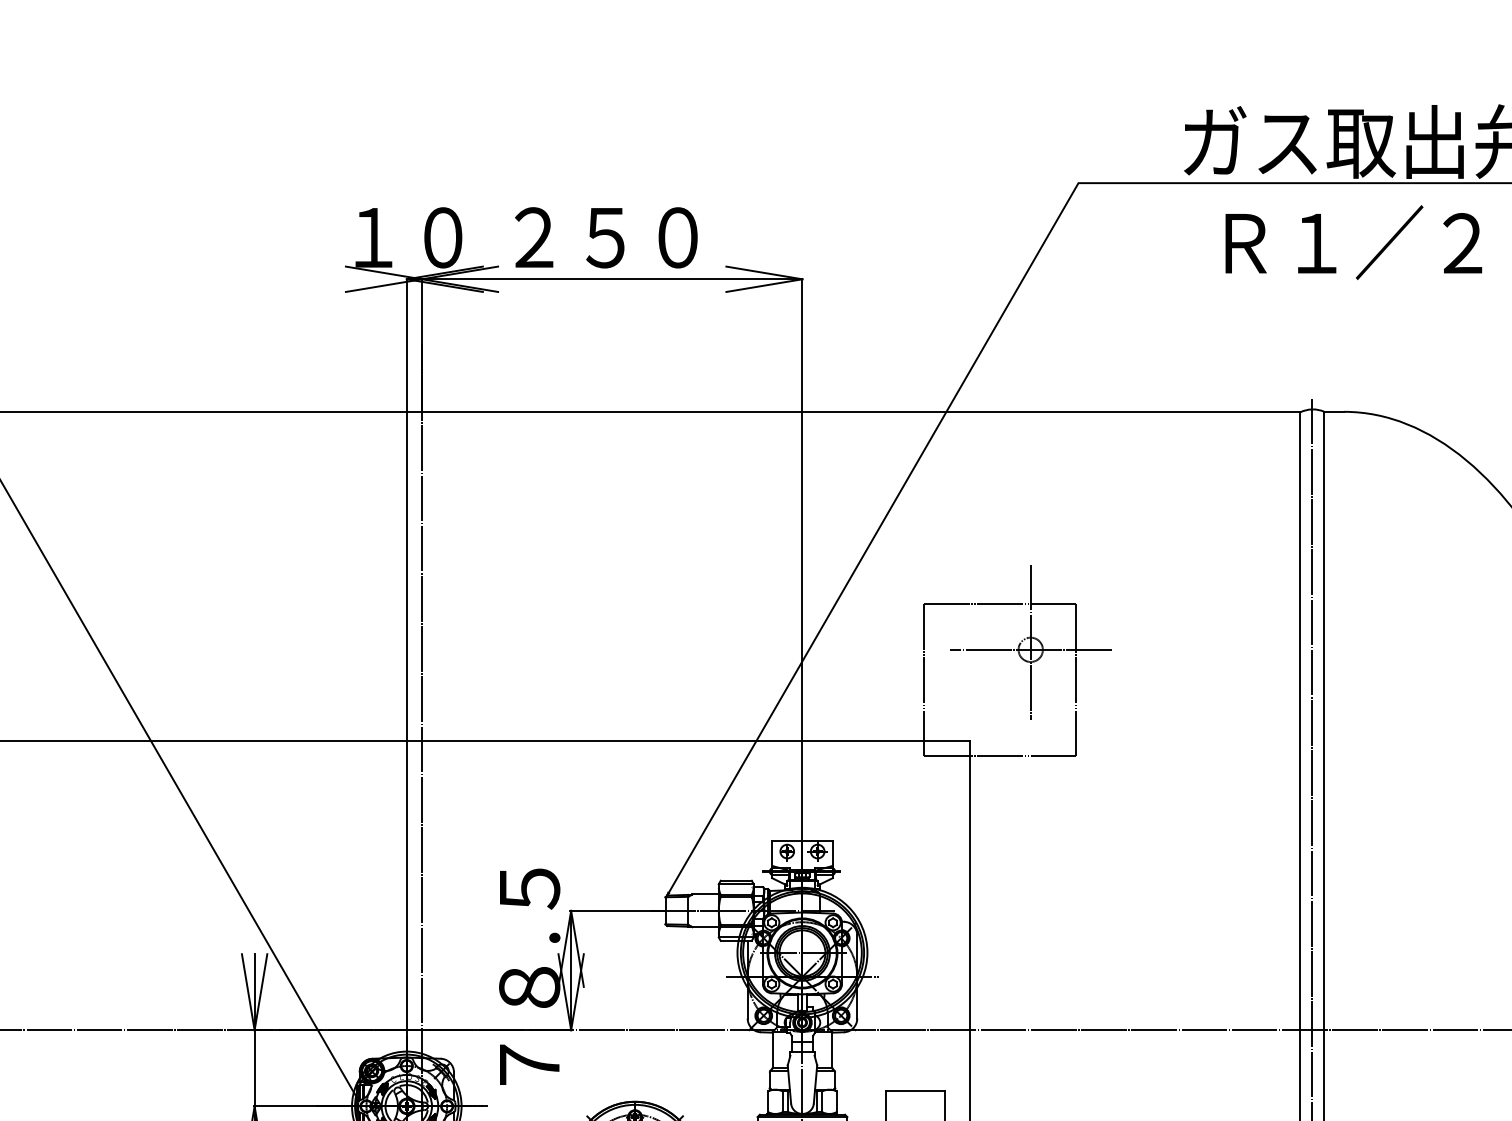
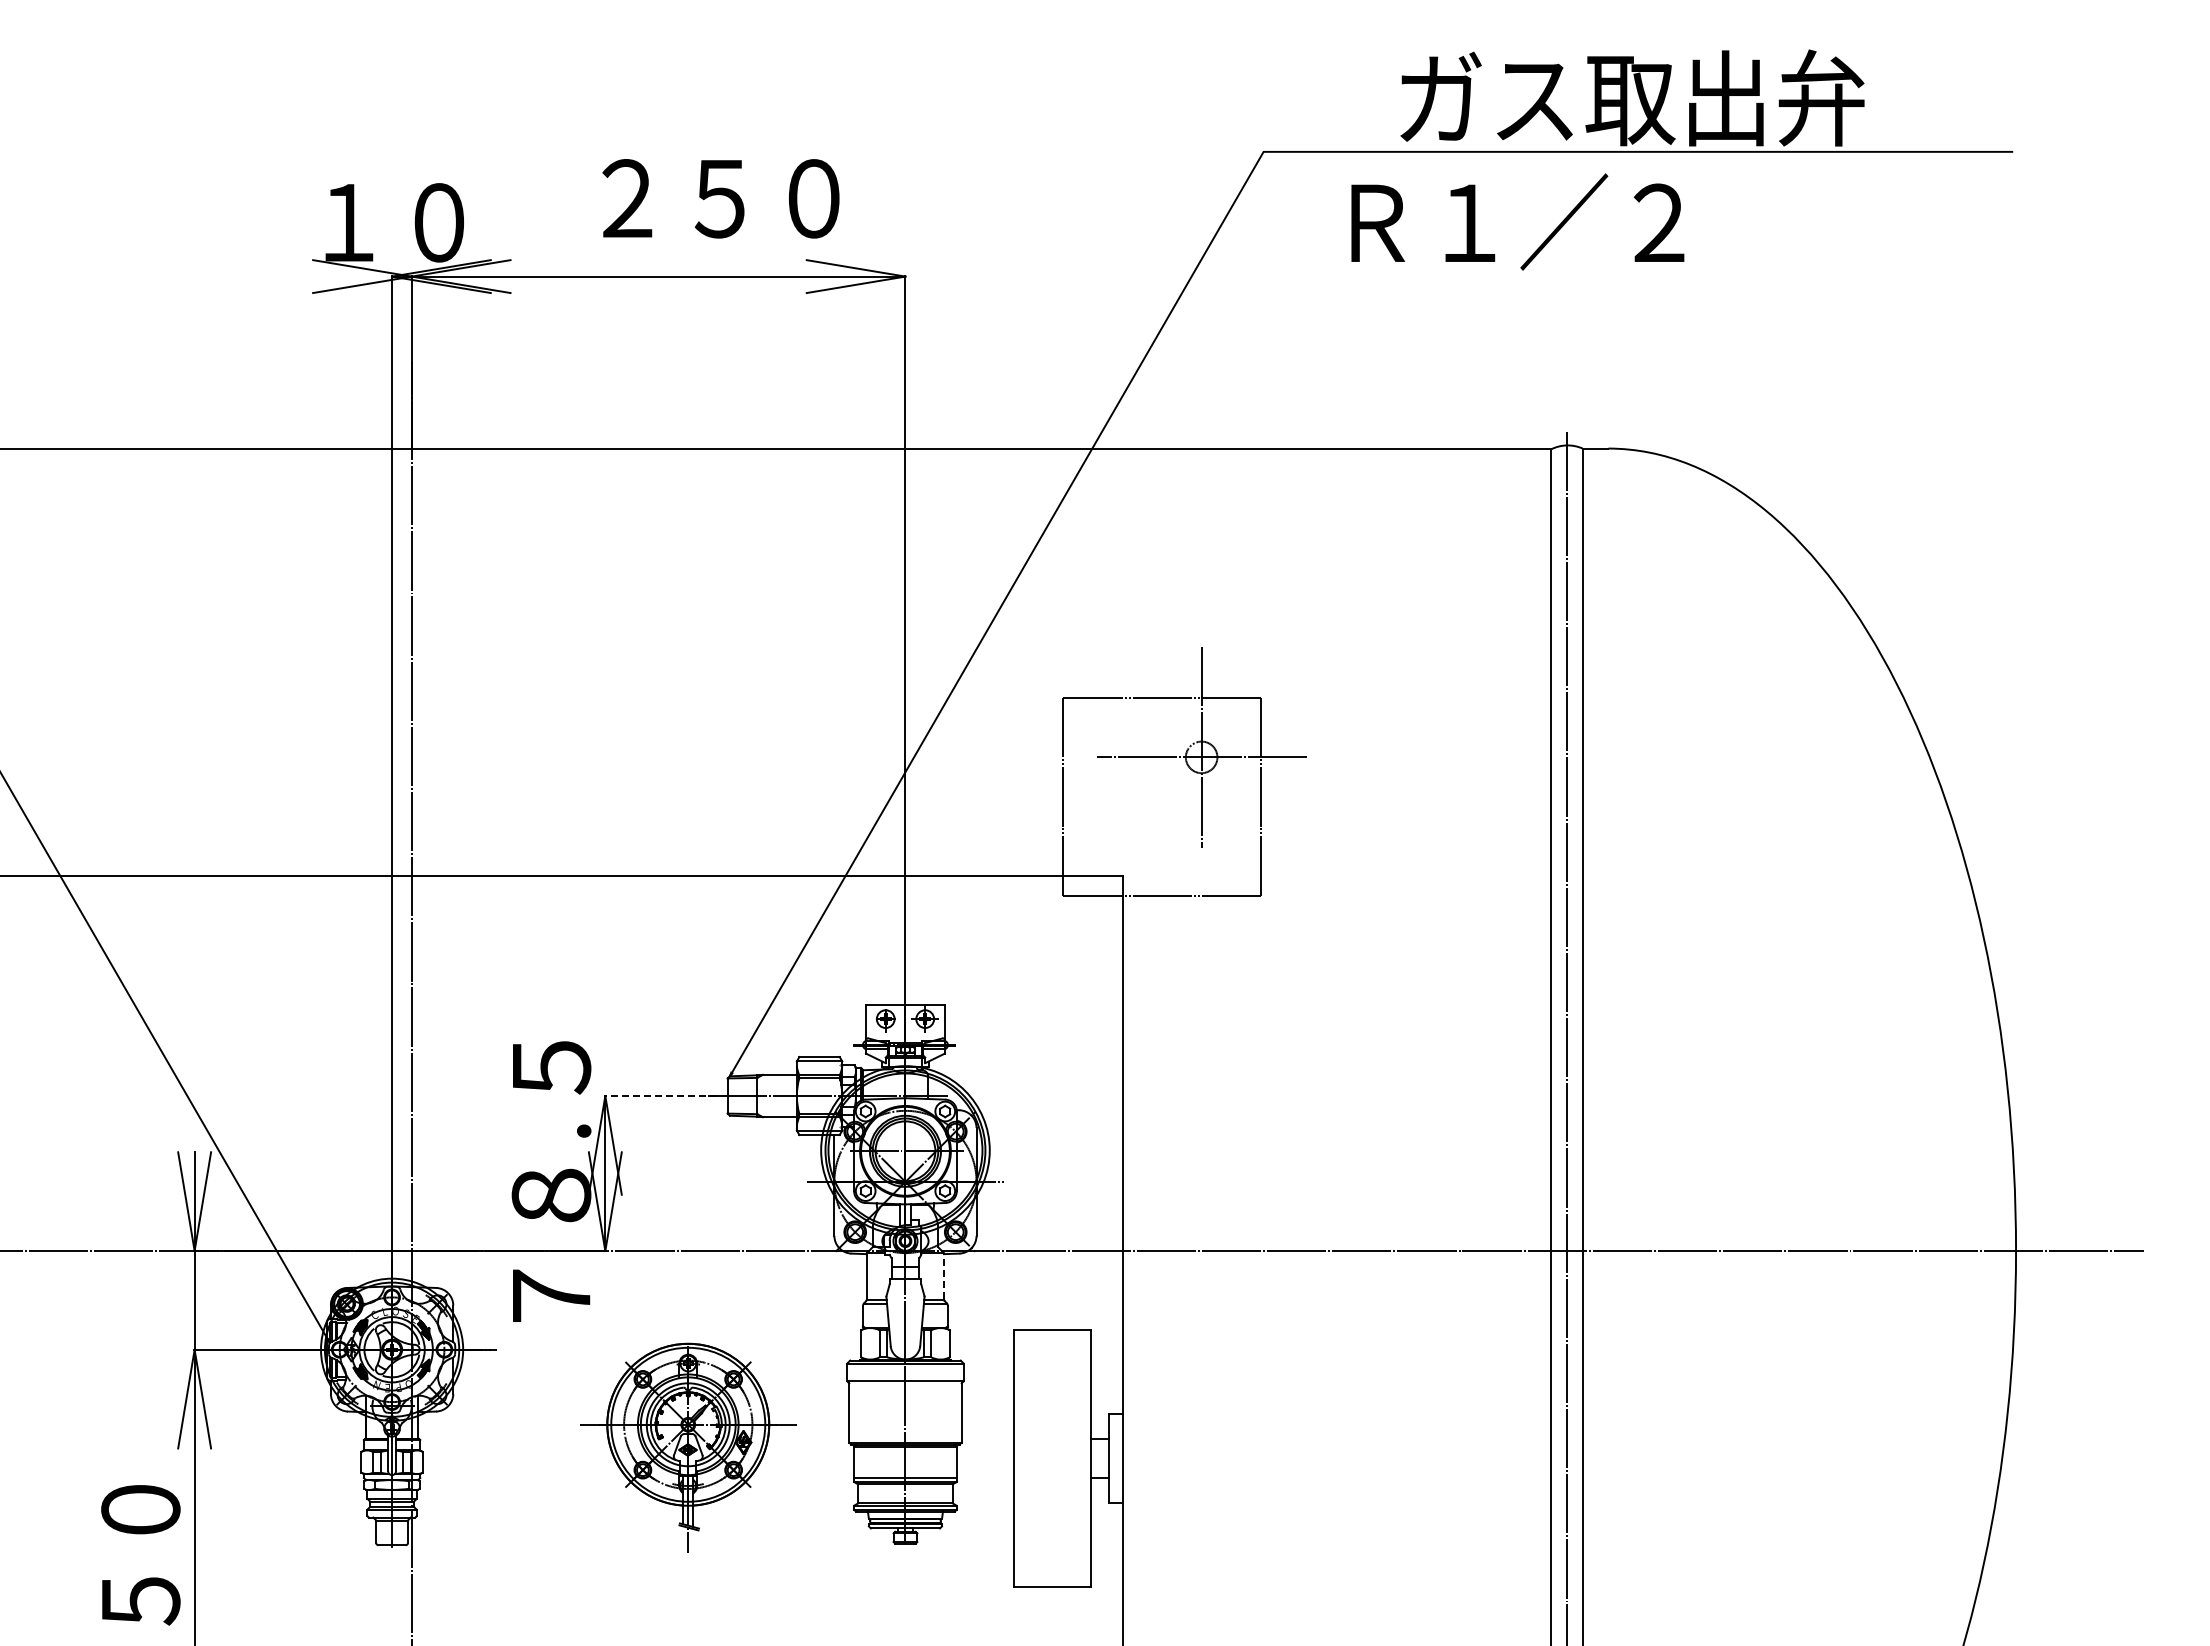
text: (605, 237) -> (720, 198), moved
text: (1353, 242) -> (1517, 221), moved
line: (618, 911) -> (666, 1096), solid -> dashed
line: (831, 1049) -> (943, 1275), solid -> dashed

